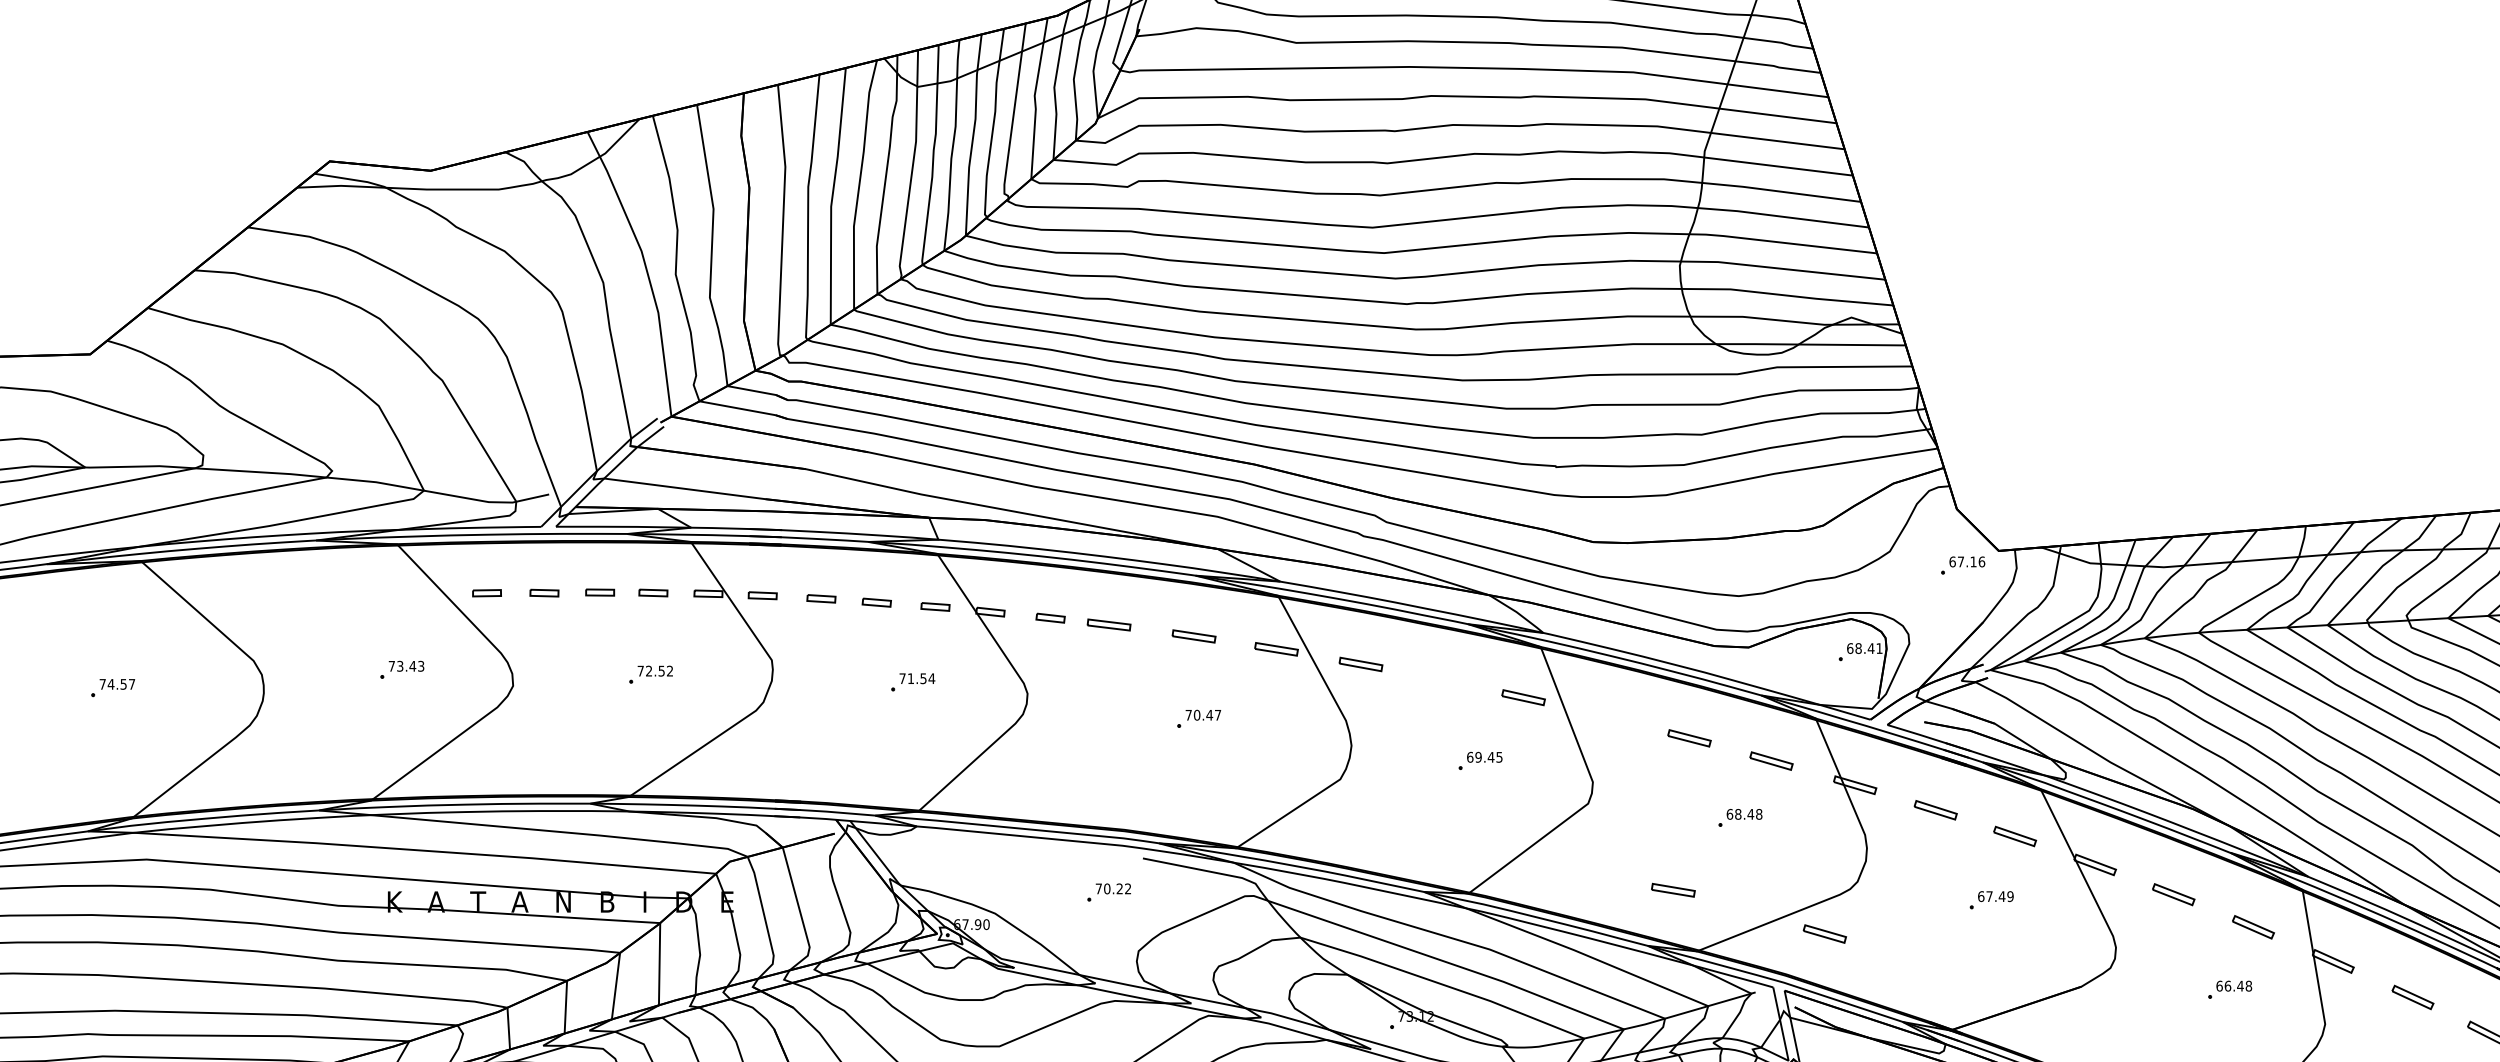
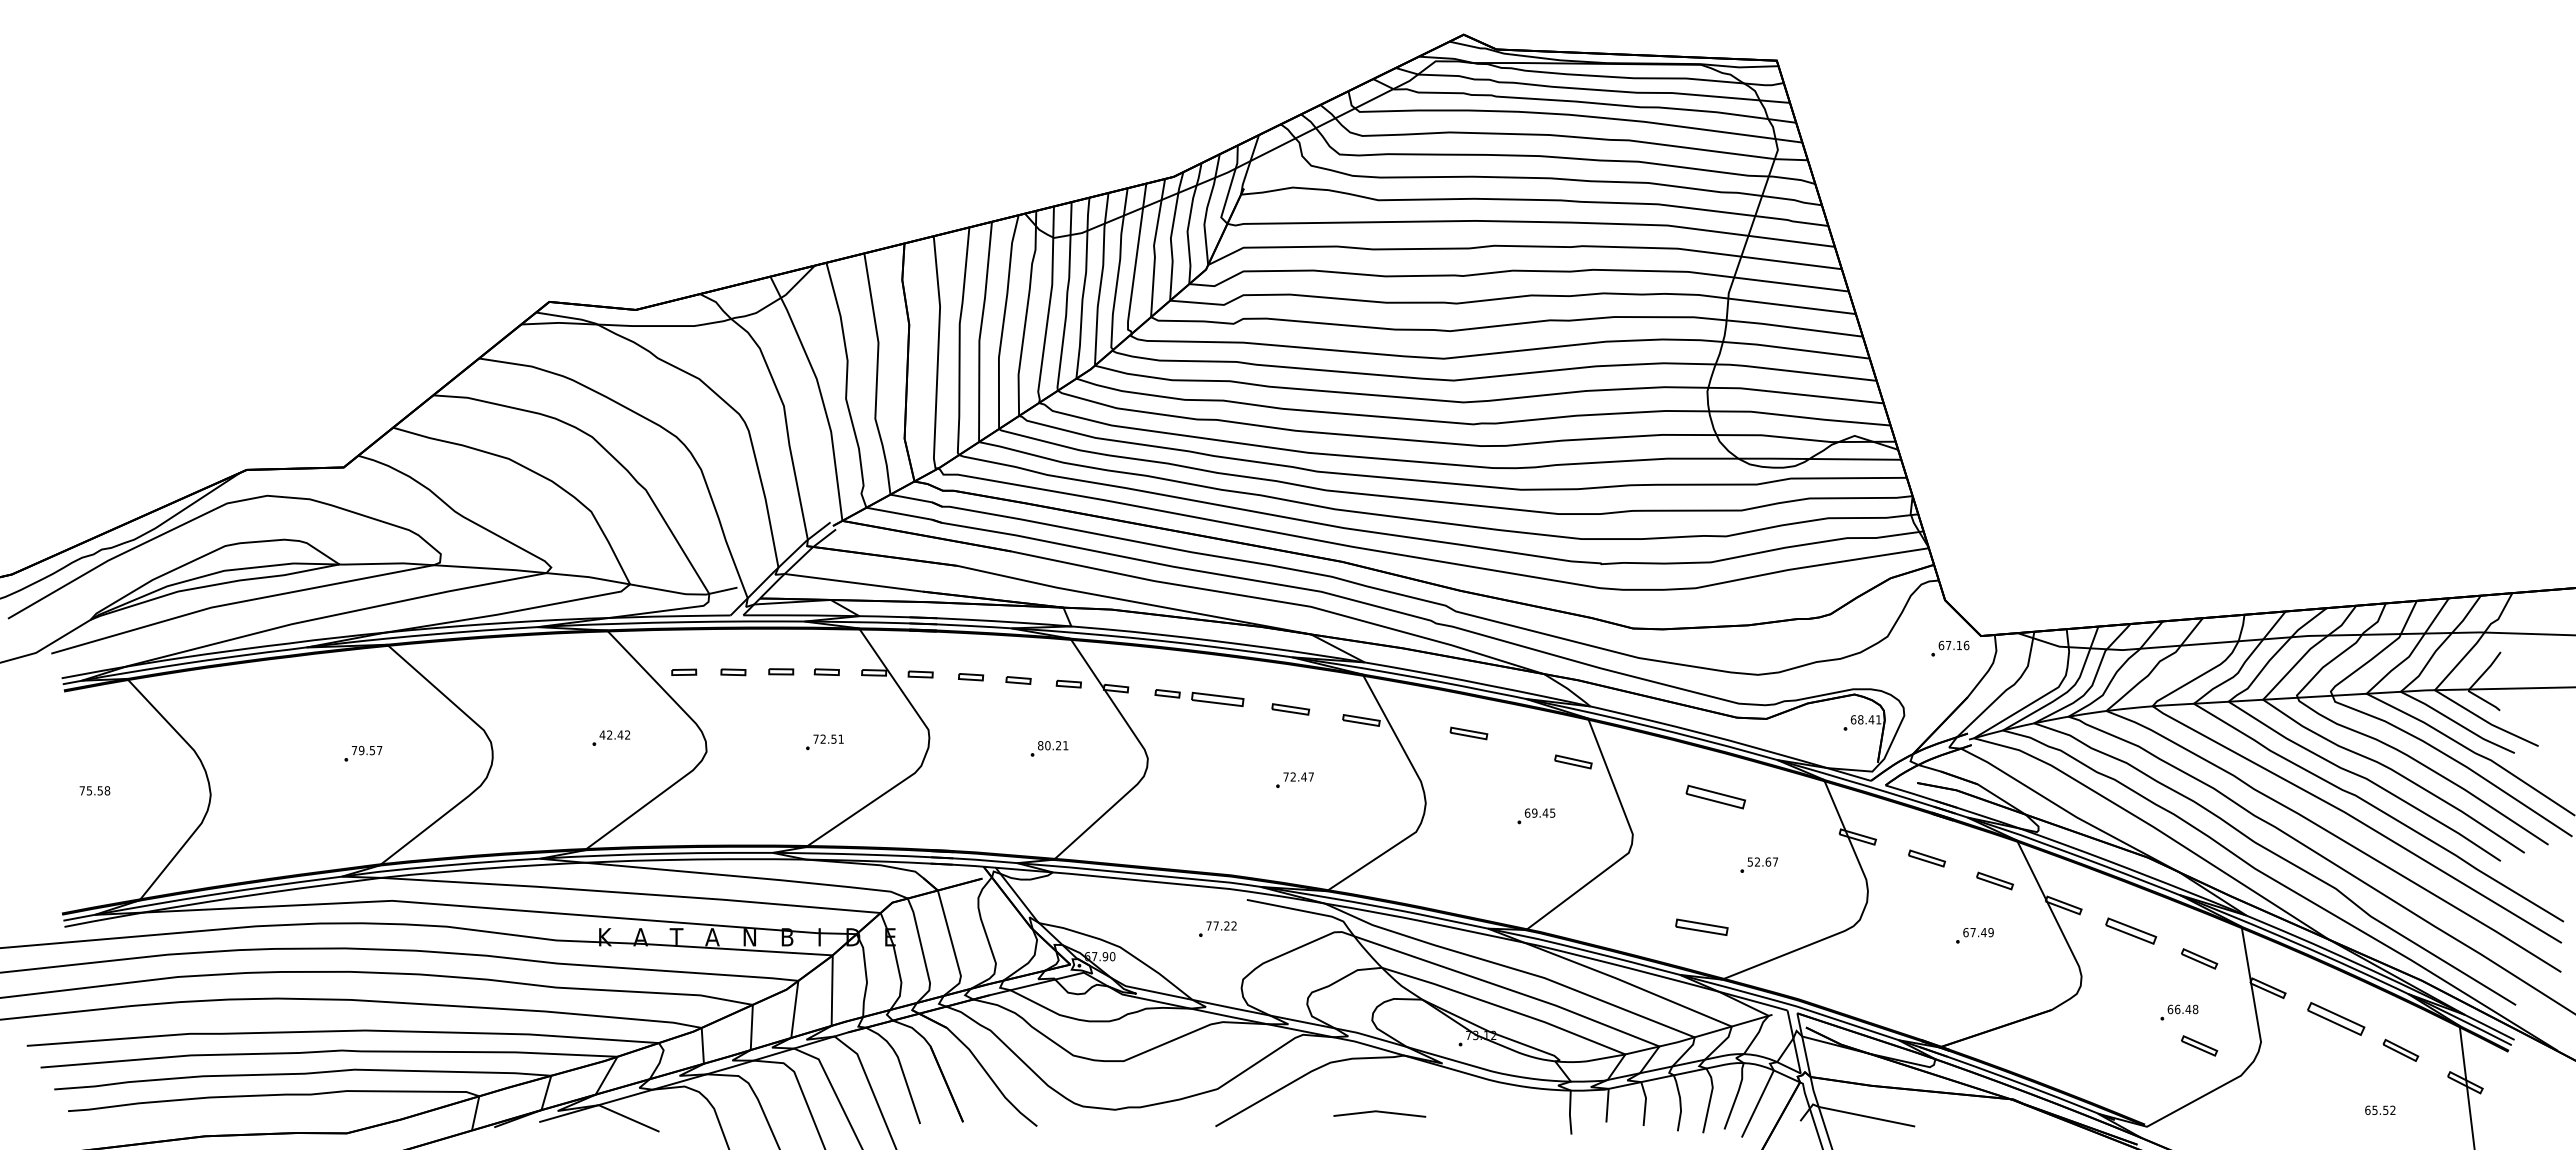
part: (1108, 624) -> (1217, 699), size x1.4
part: (1360, 664) -> (1468, 733), moved
text: (405, 665) -> (614, 734), 73.43 -> 42.42
text: (669, 670) -> (840, 738), 72.52 -> 72.51
text: (917, 678) -> (1053, 745), 71.54 -> 80.21
text: (110, 684) -> (361, 750), 74.57 -> 79.57
text: (1197, 714) -> (1293, 776), 70.47 -> 72.47
part: (1689, 737) -> (1715, 796), size x1.6
part: (1772, 760) -> (1786, 815), removed
text: (1744, 813) -> (1762, 861), 68.48 -> 52.67
text: (1106, 888) -> (1215, 925), 70.22 -> 77.22
part: (1672, 889) -> (1701, 926), size x1.4
part: (2173, 894) -> (2130, 930), size x1.4
part: (1824, 933) -> (1831, 964), removed
part: (2413, 997) -> (2336, 1019), size x1.6
part: (2253, 1028) -> (2199, 1045), added

